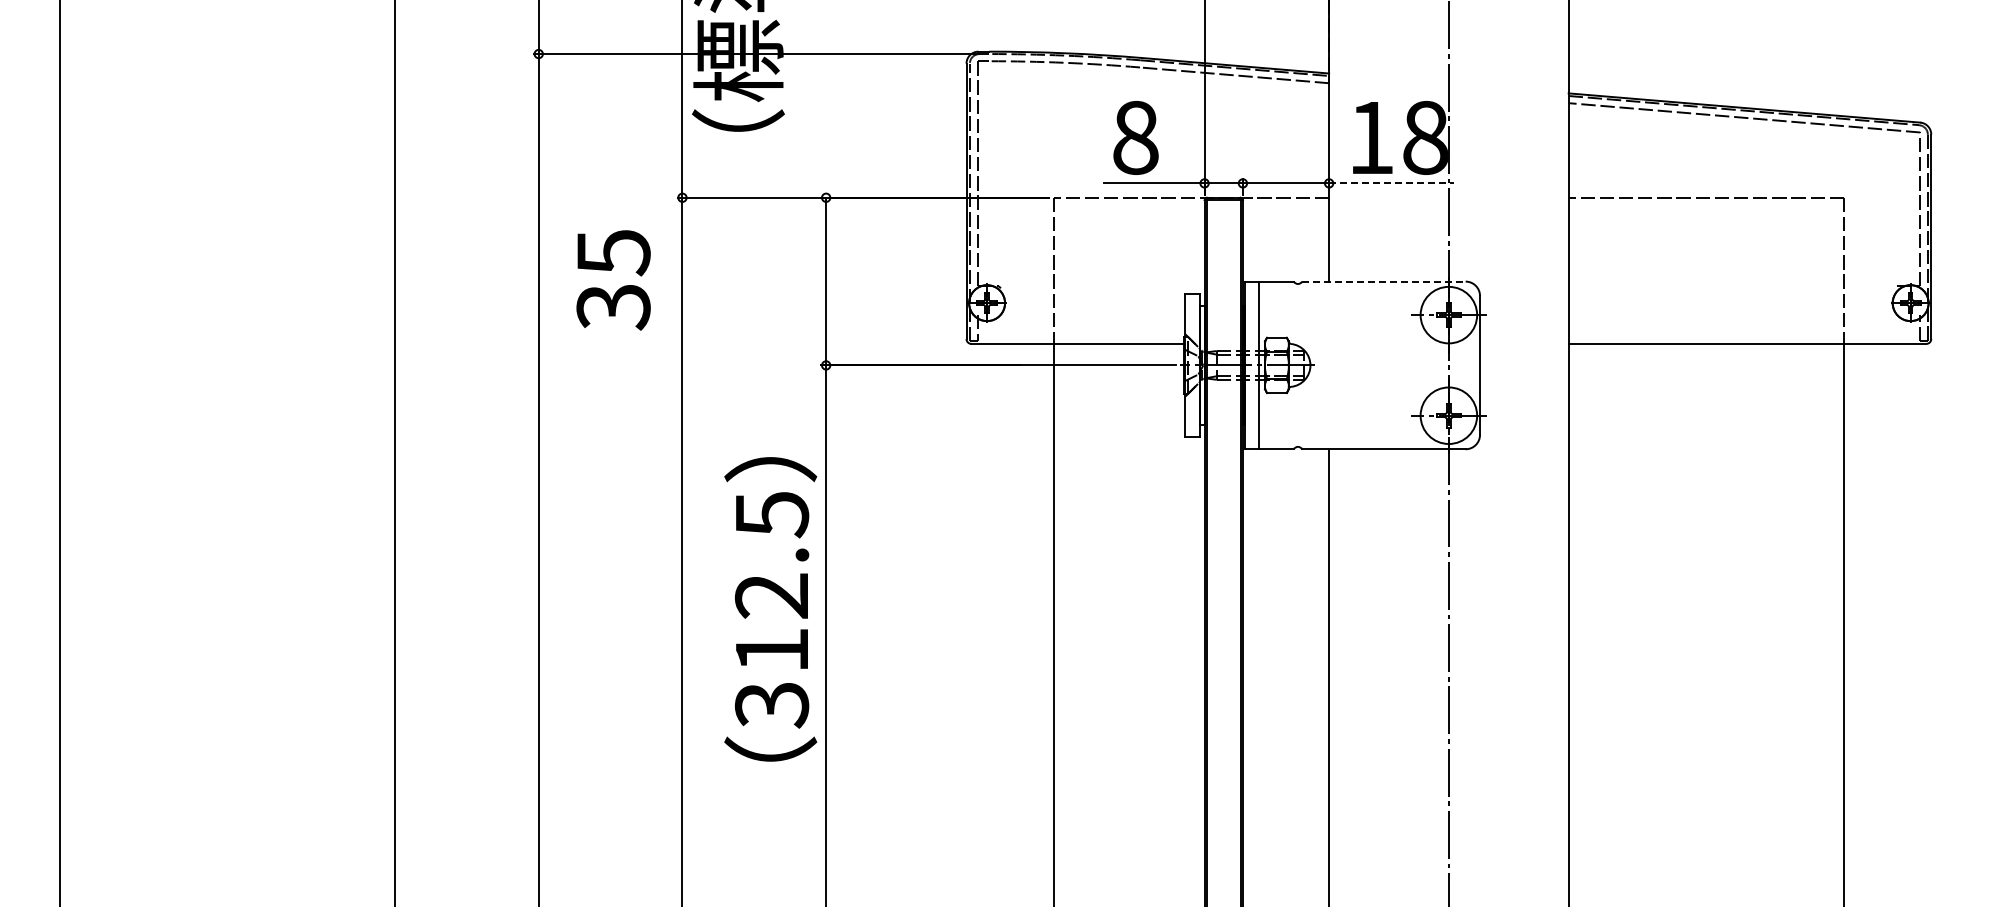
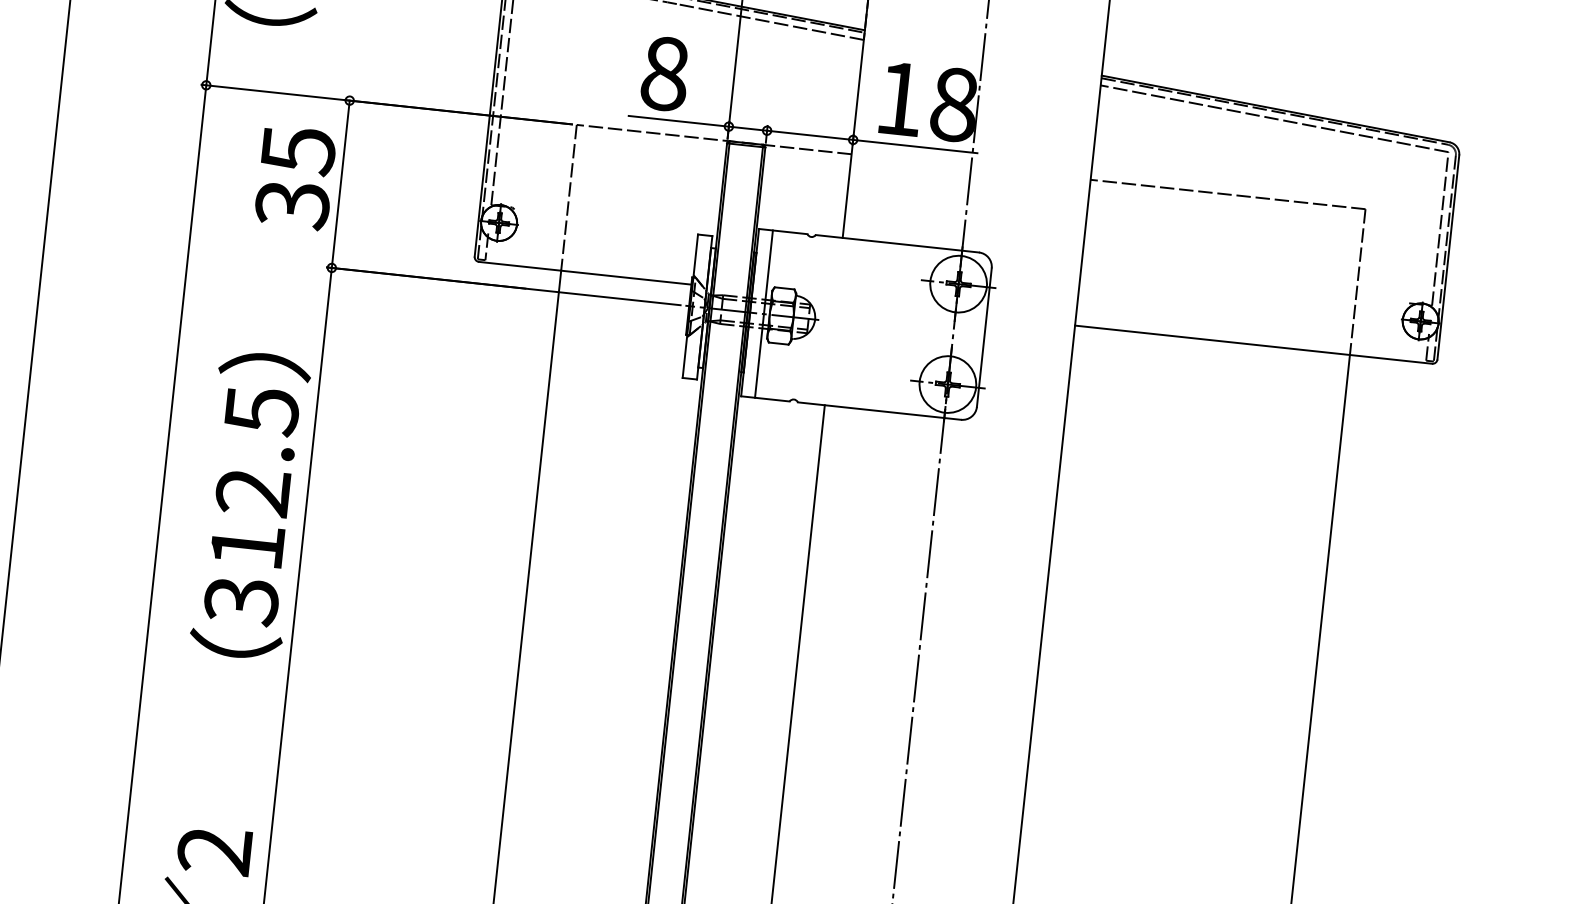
line: (1391, 183) -> (915, 146), dashed -> solid
text: (613, 280) -> (295, 178), moved
line: (1383, 281) -> (896, 243), dashed -> solid

